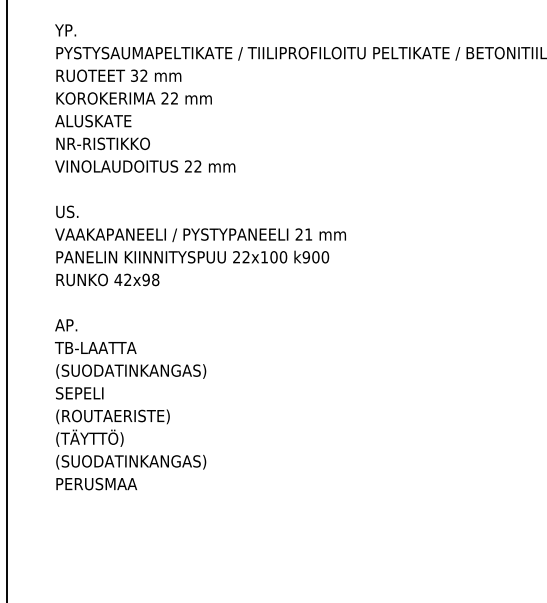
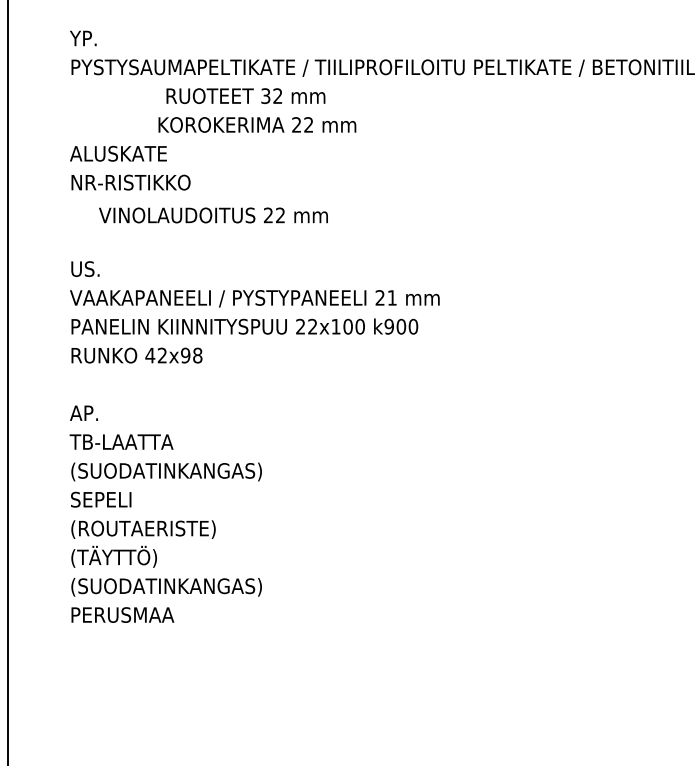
text: (118, 75) -> (245, 95), moved
text: (134, 98) -> (257, 124), moved
text: (145, 166) -> (213, 215), moved

